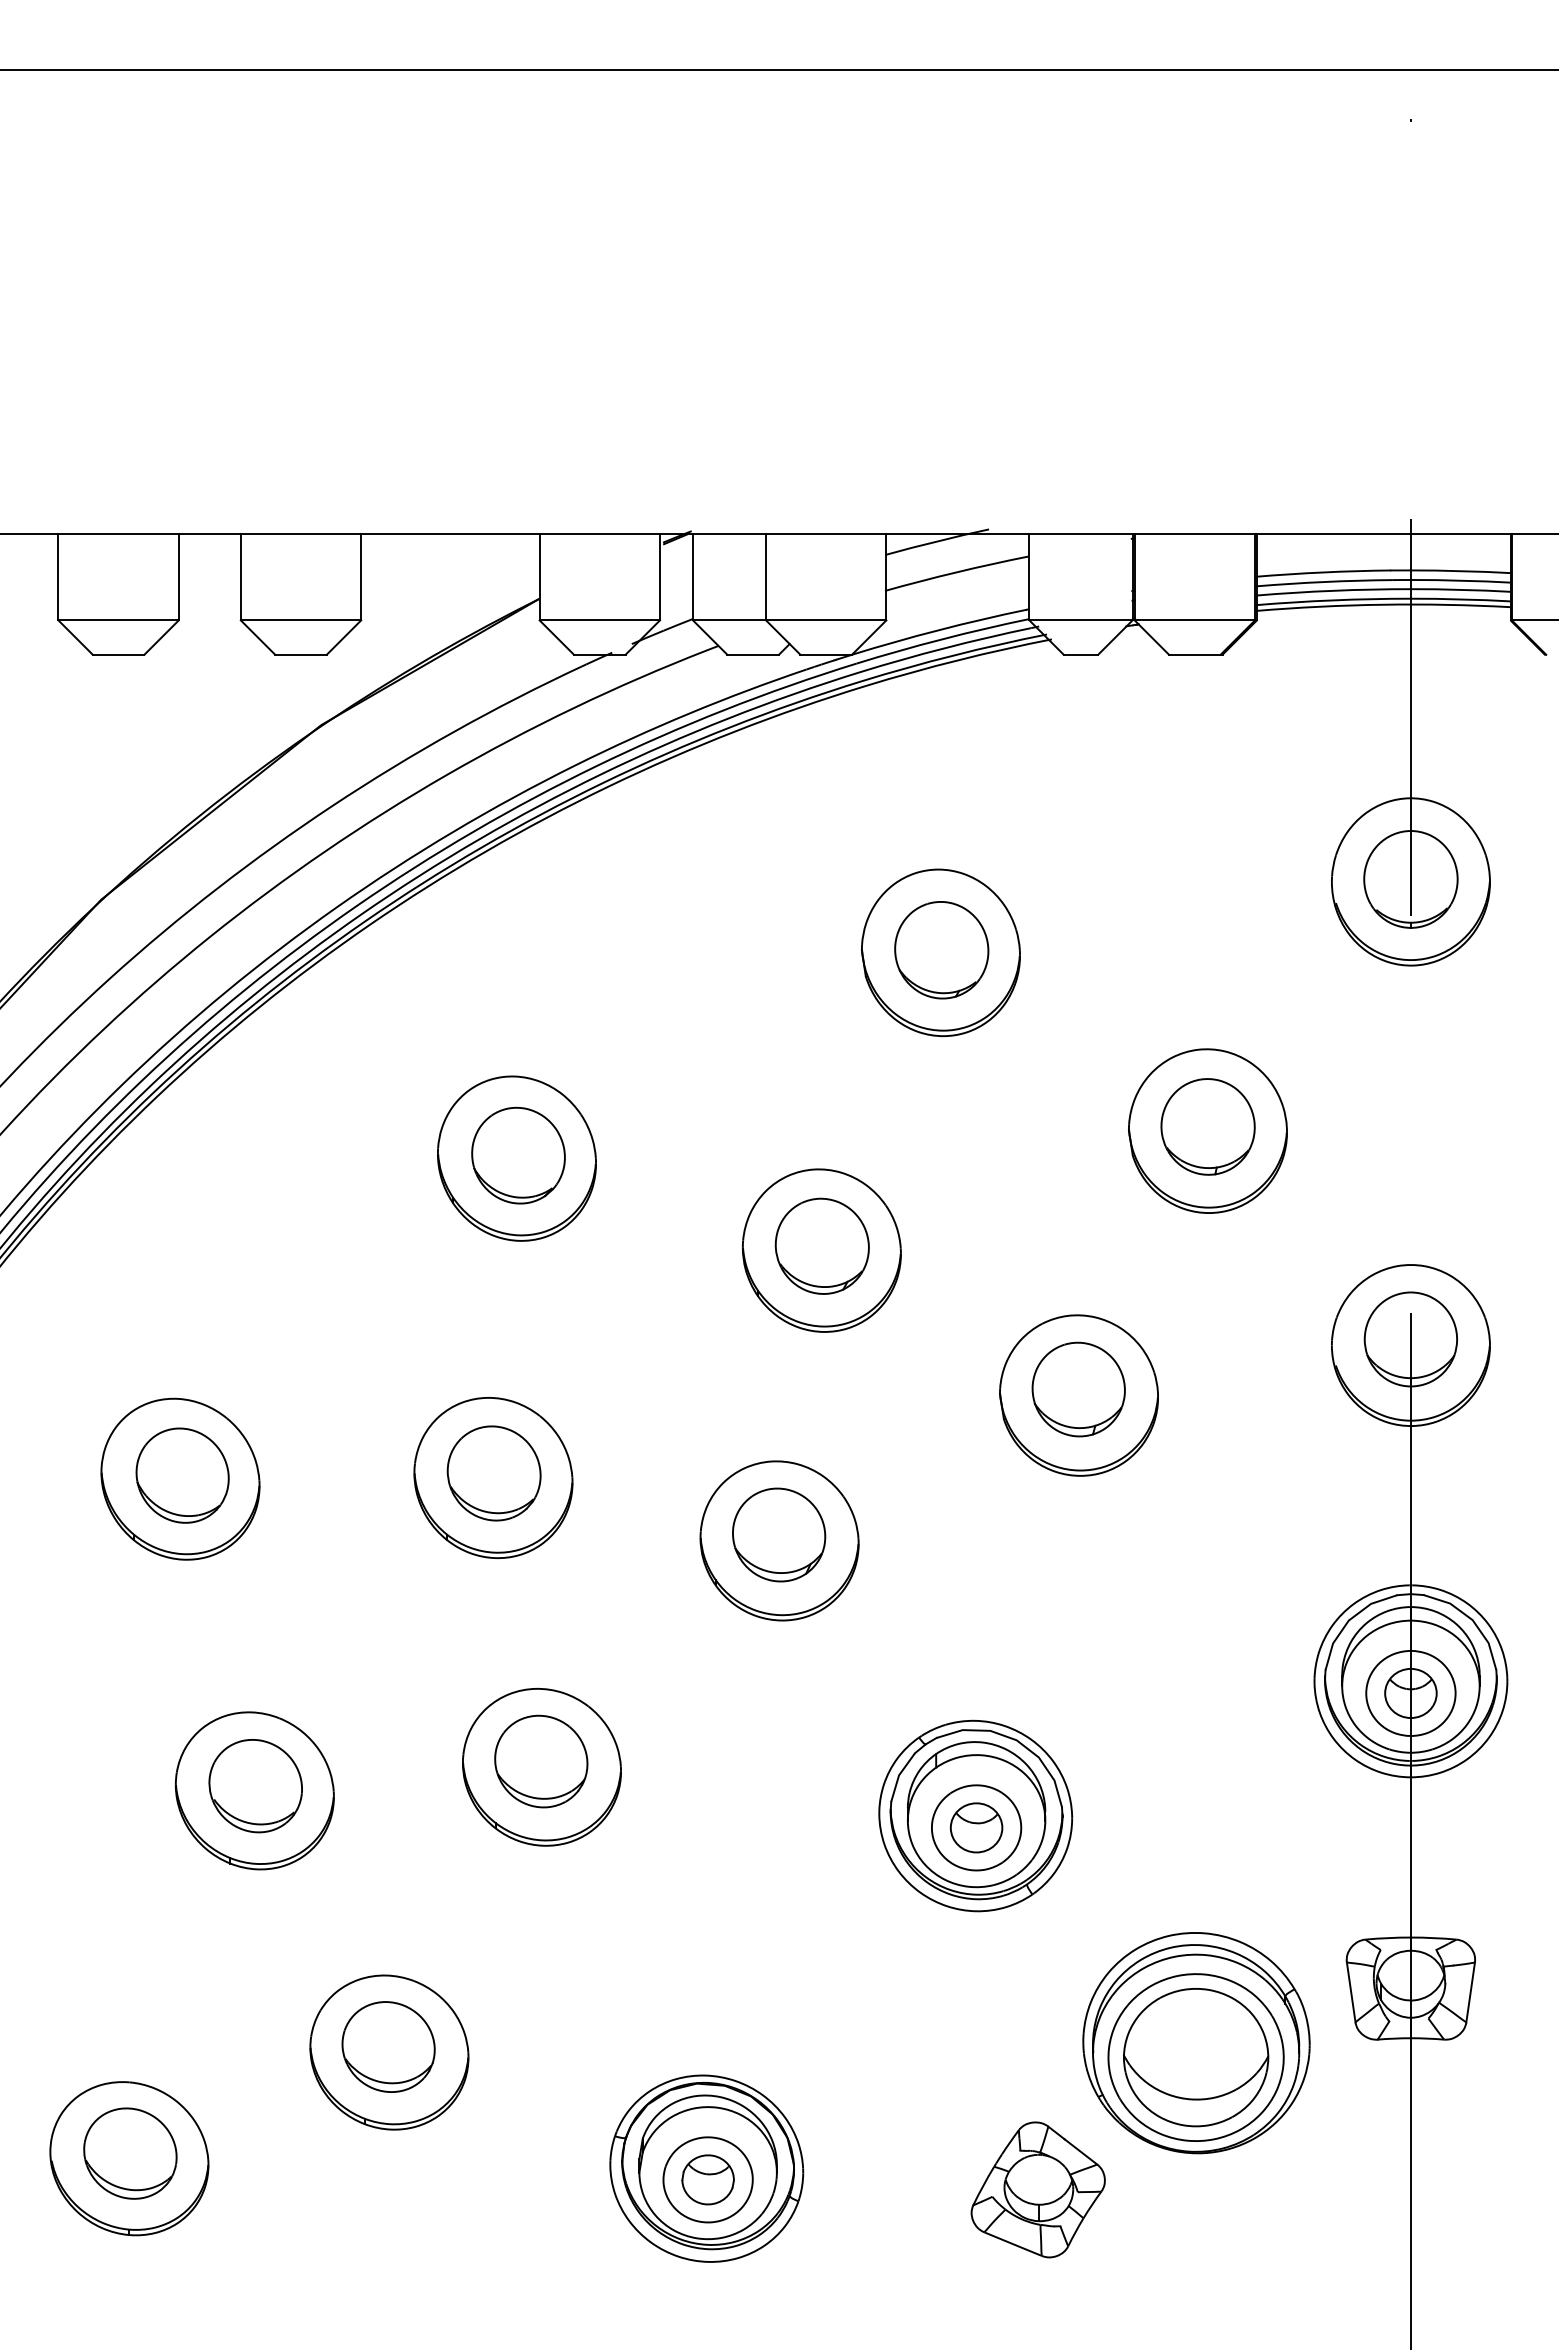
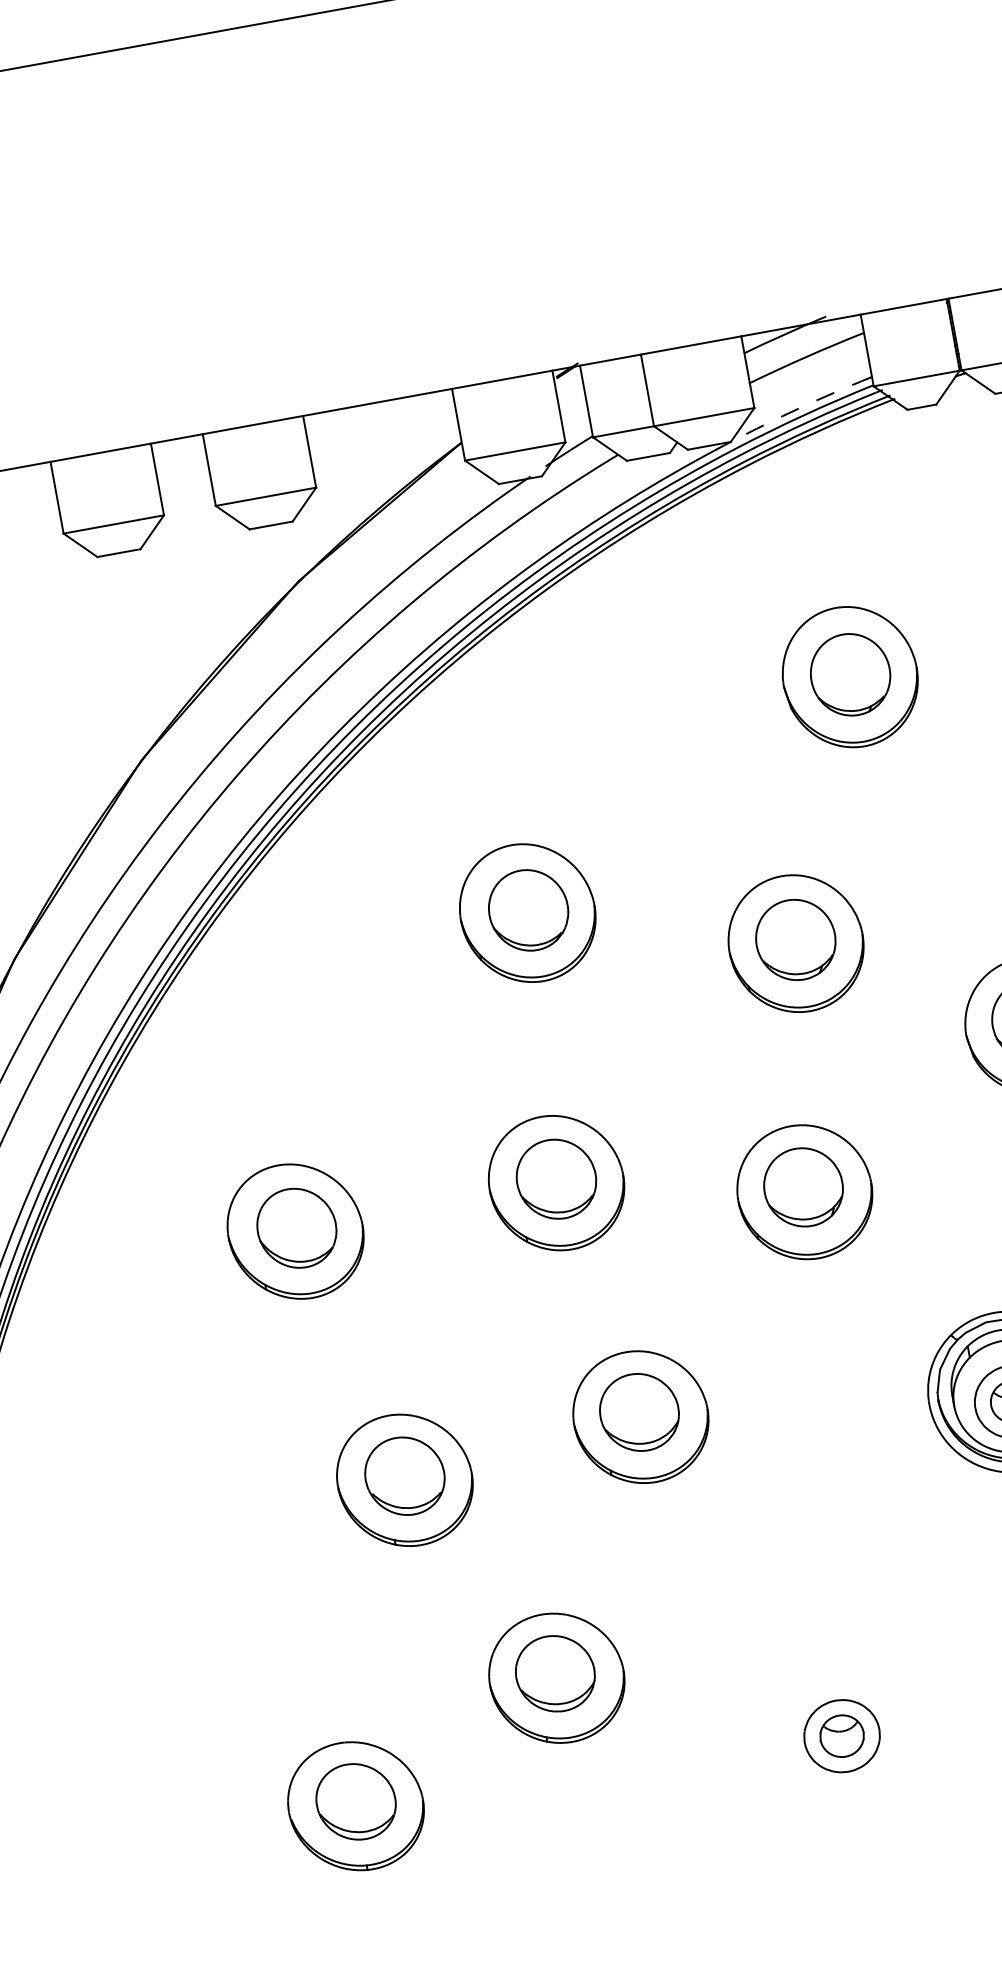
arc: (938, 630) -> (799, 408), solid -> dashed
part: (706, 2168) -> (839, 1726), removed

